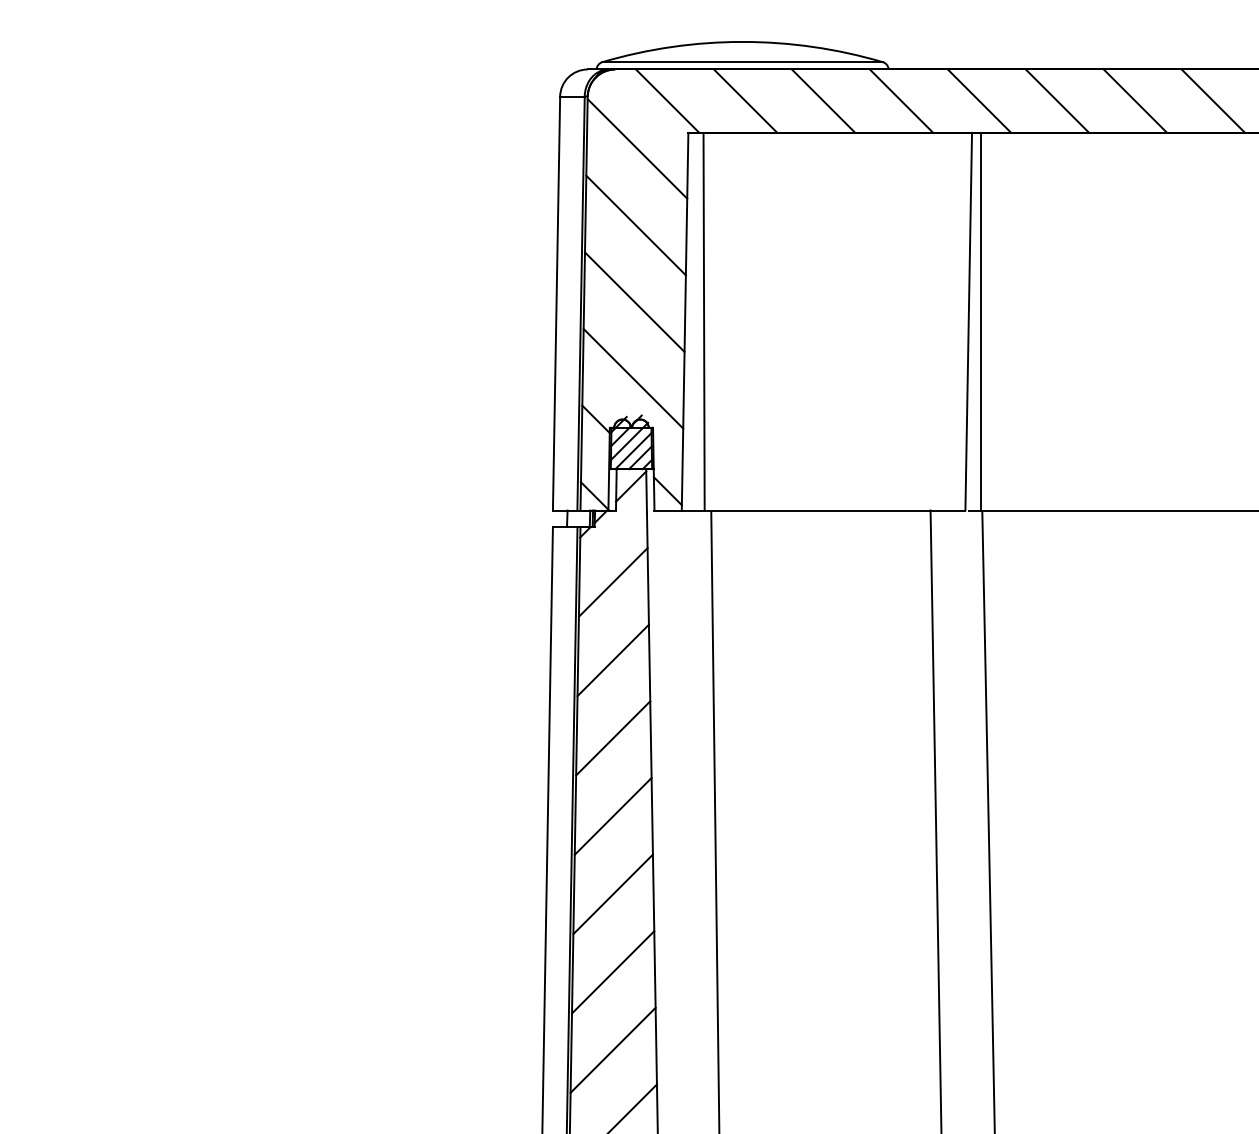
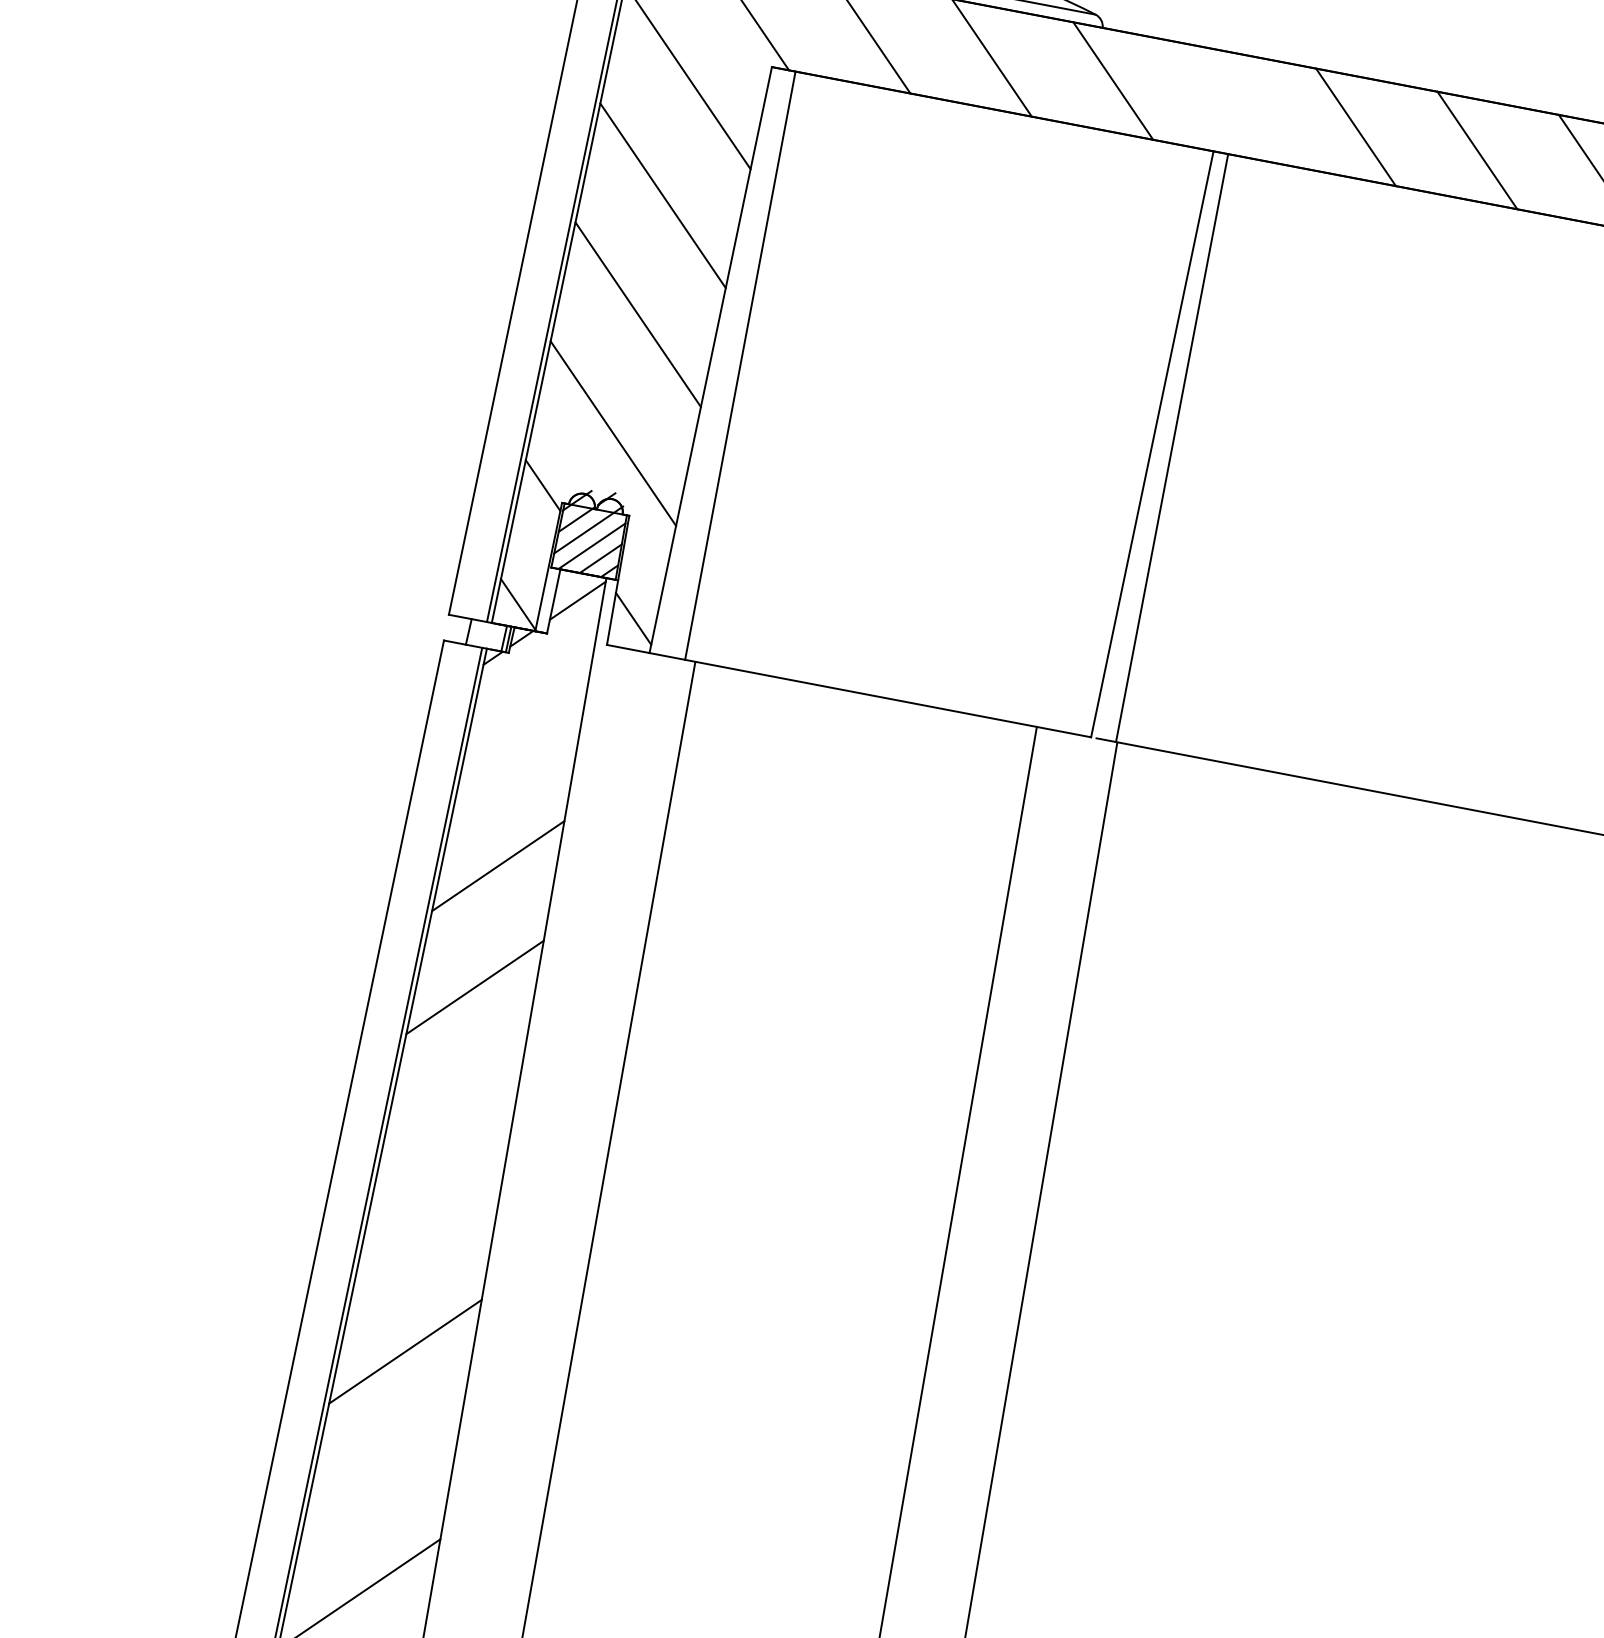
line: (979, 100) -> (1234, 103), removed
line: (612, 582) -> (520, 744), removed
line: (612, 815) -> (451, 1107), removed
line: (612, 894) -> (427, 1230), removed
line: (612, 1049) -> (381, 1471), removed

